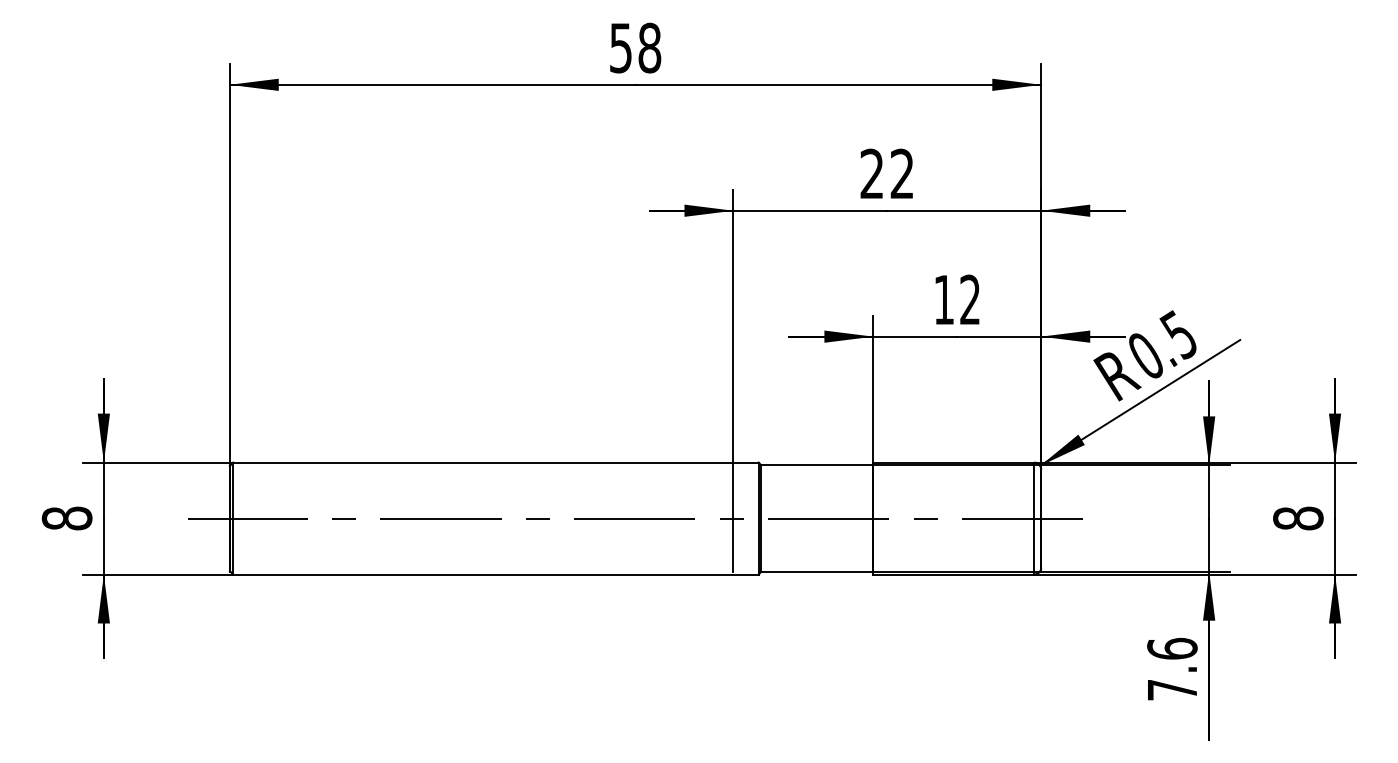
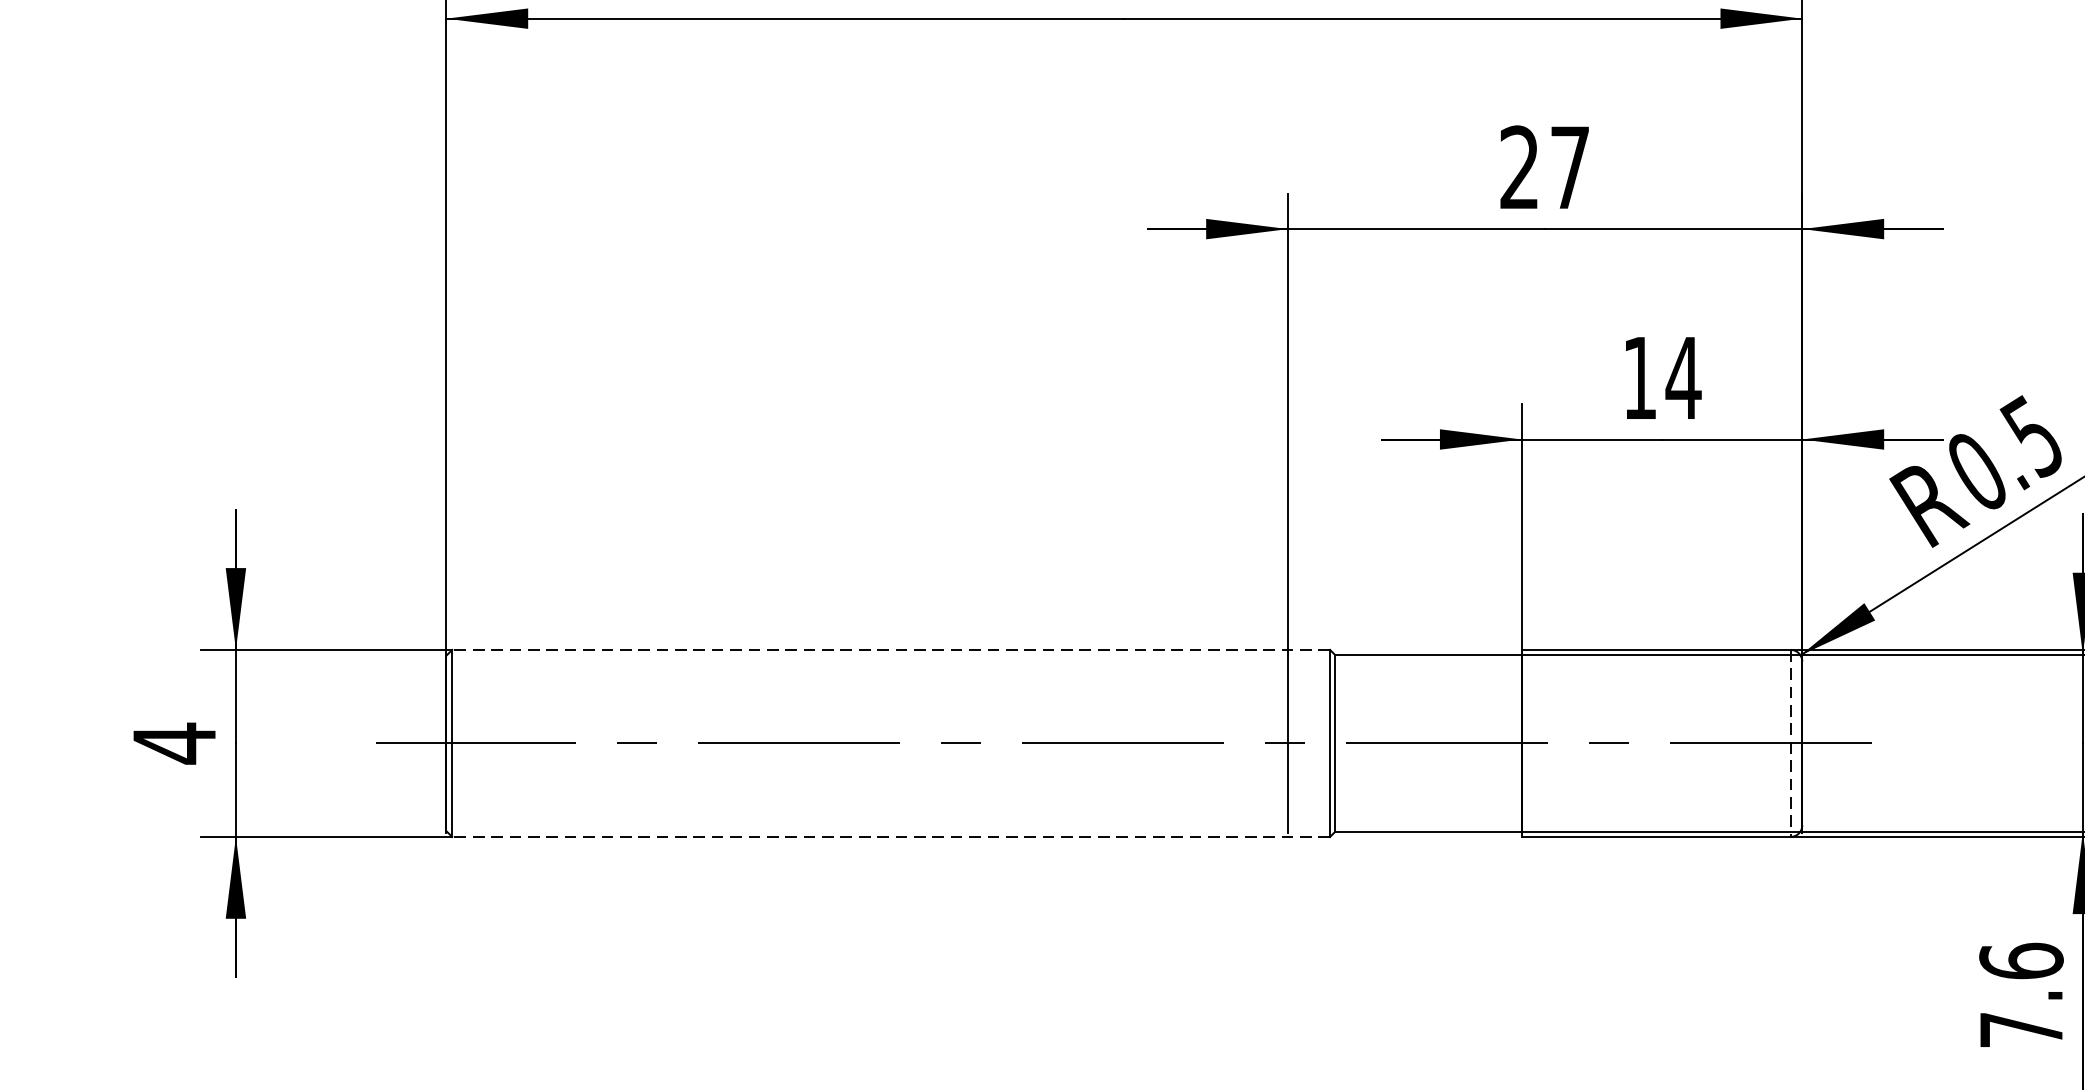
text: (901, 173) -> (1568, 166), 22 -> 27
text: (970, 299) -> (1684, 377), 12 -> 14
line: (495, 462) -> (890, 649), solid -> dashed
text: (66, 518) -> (173, 743), 8 -> 4
line: (1034, 518) -> (1791, 743), solid -> dashed
line: (495, 574) -> (890, 836), solid -> dashed

